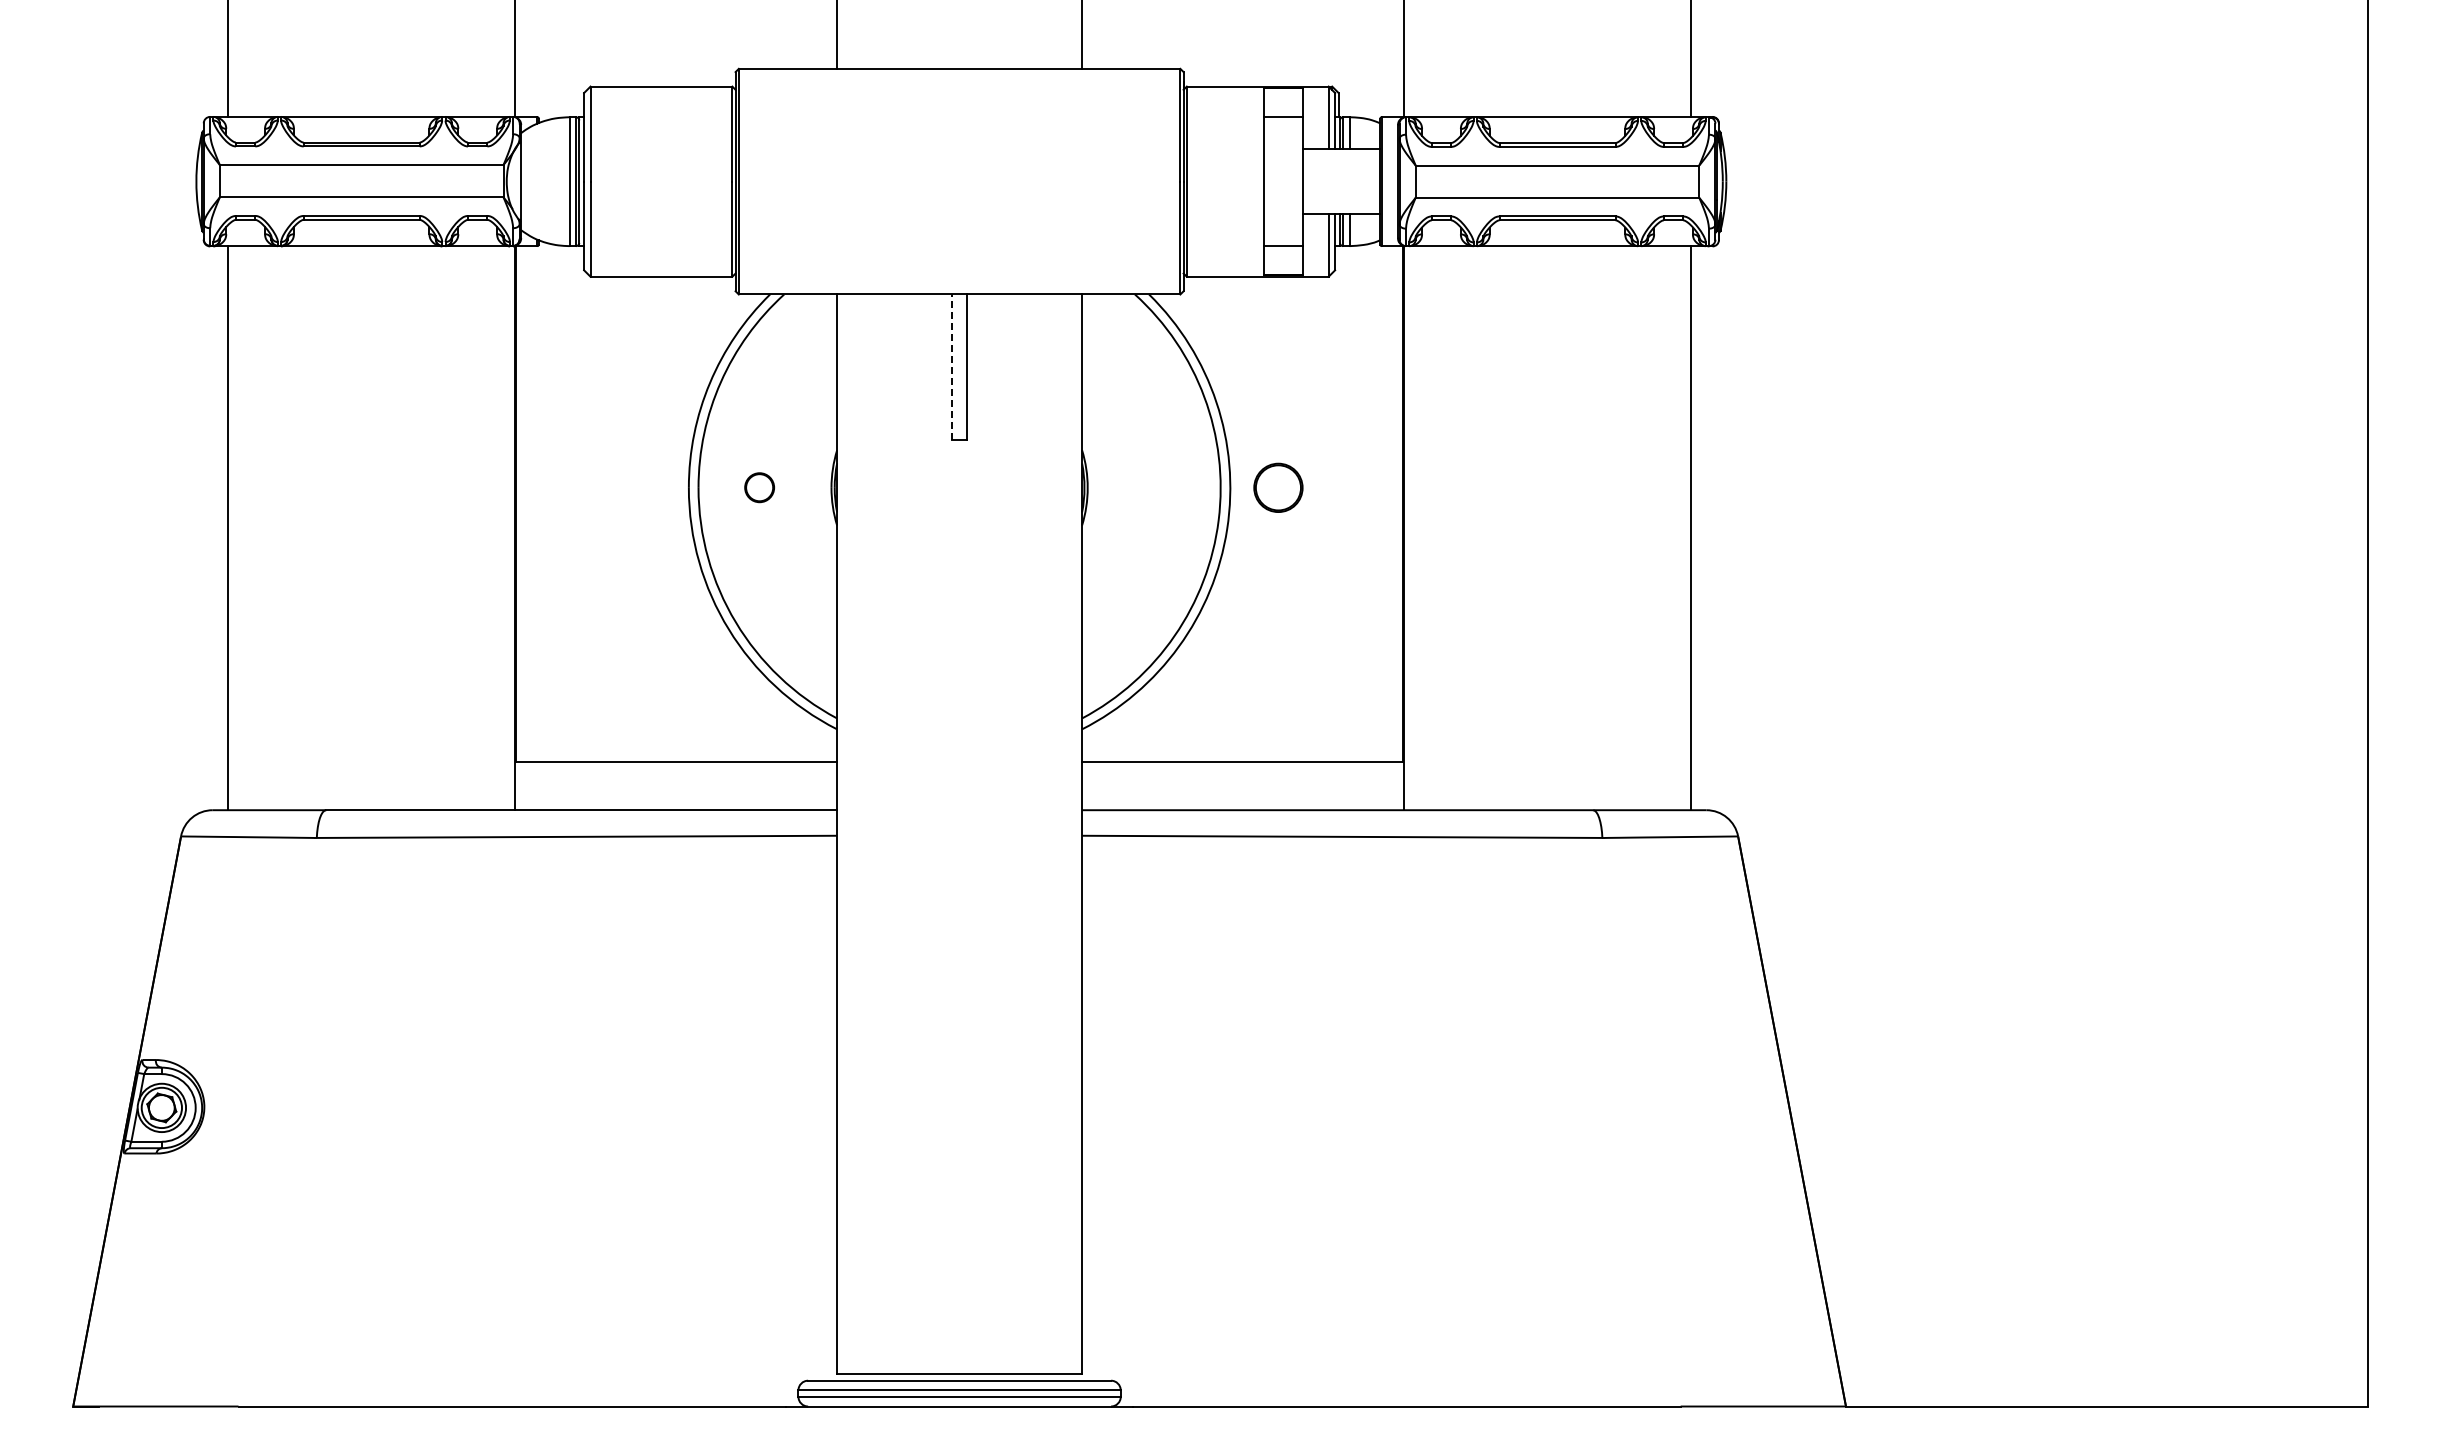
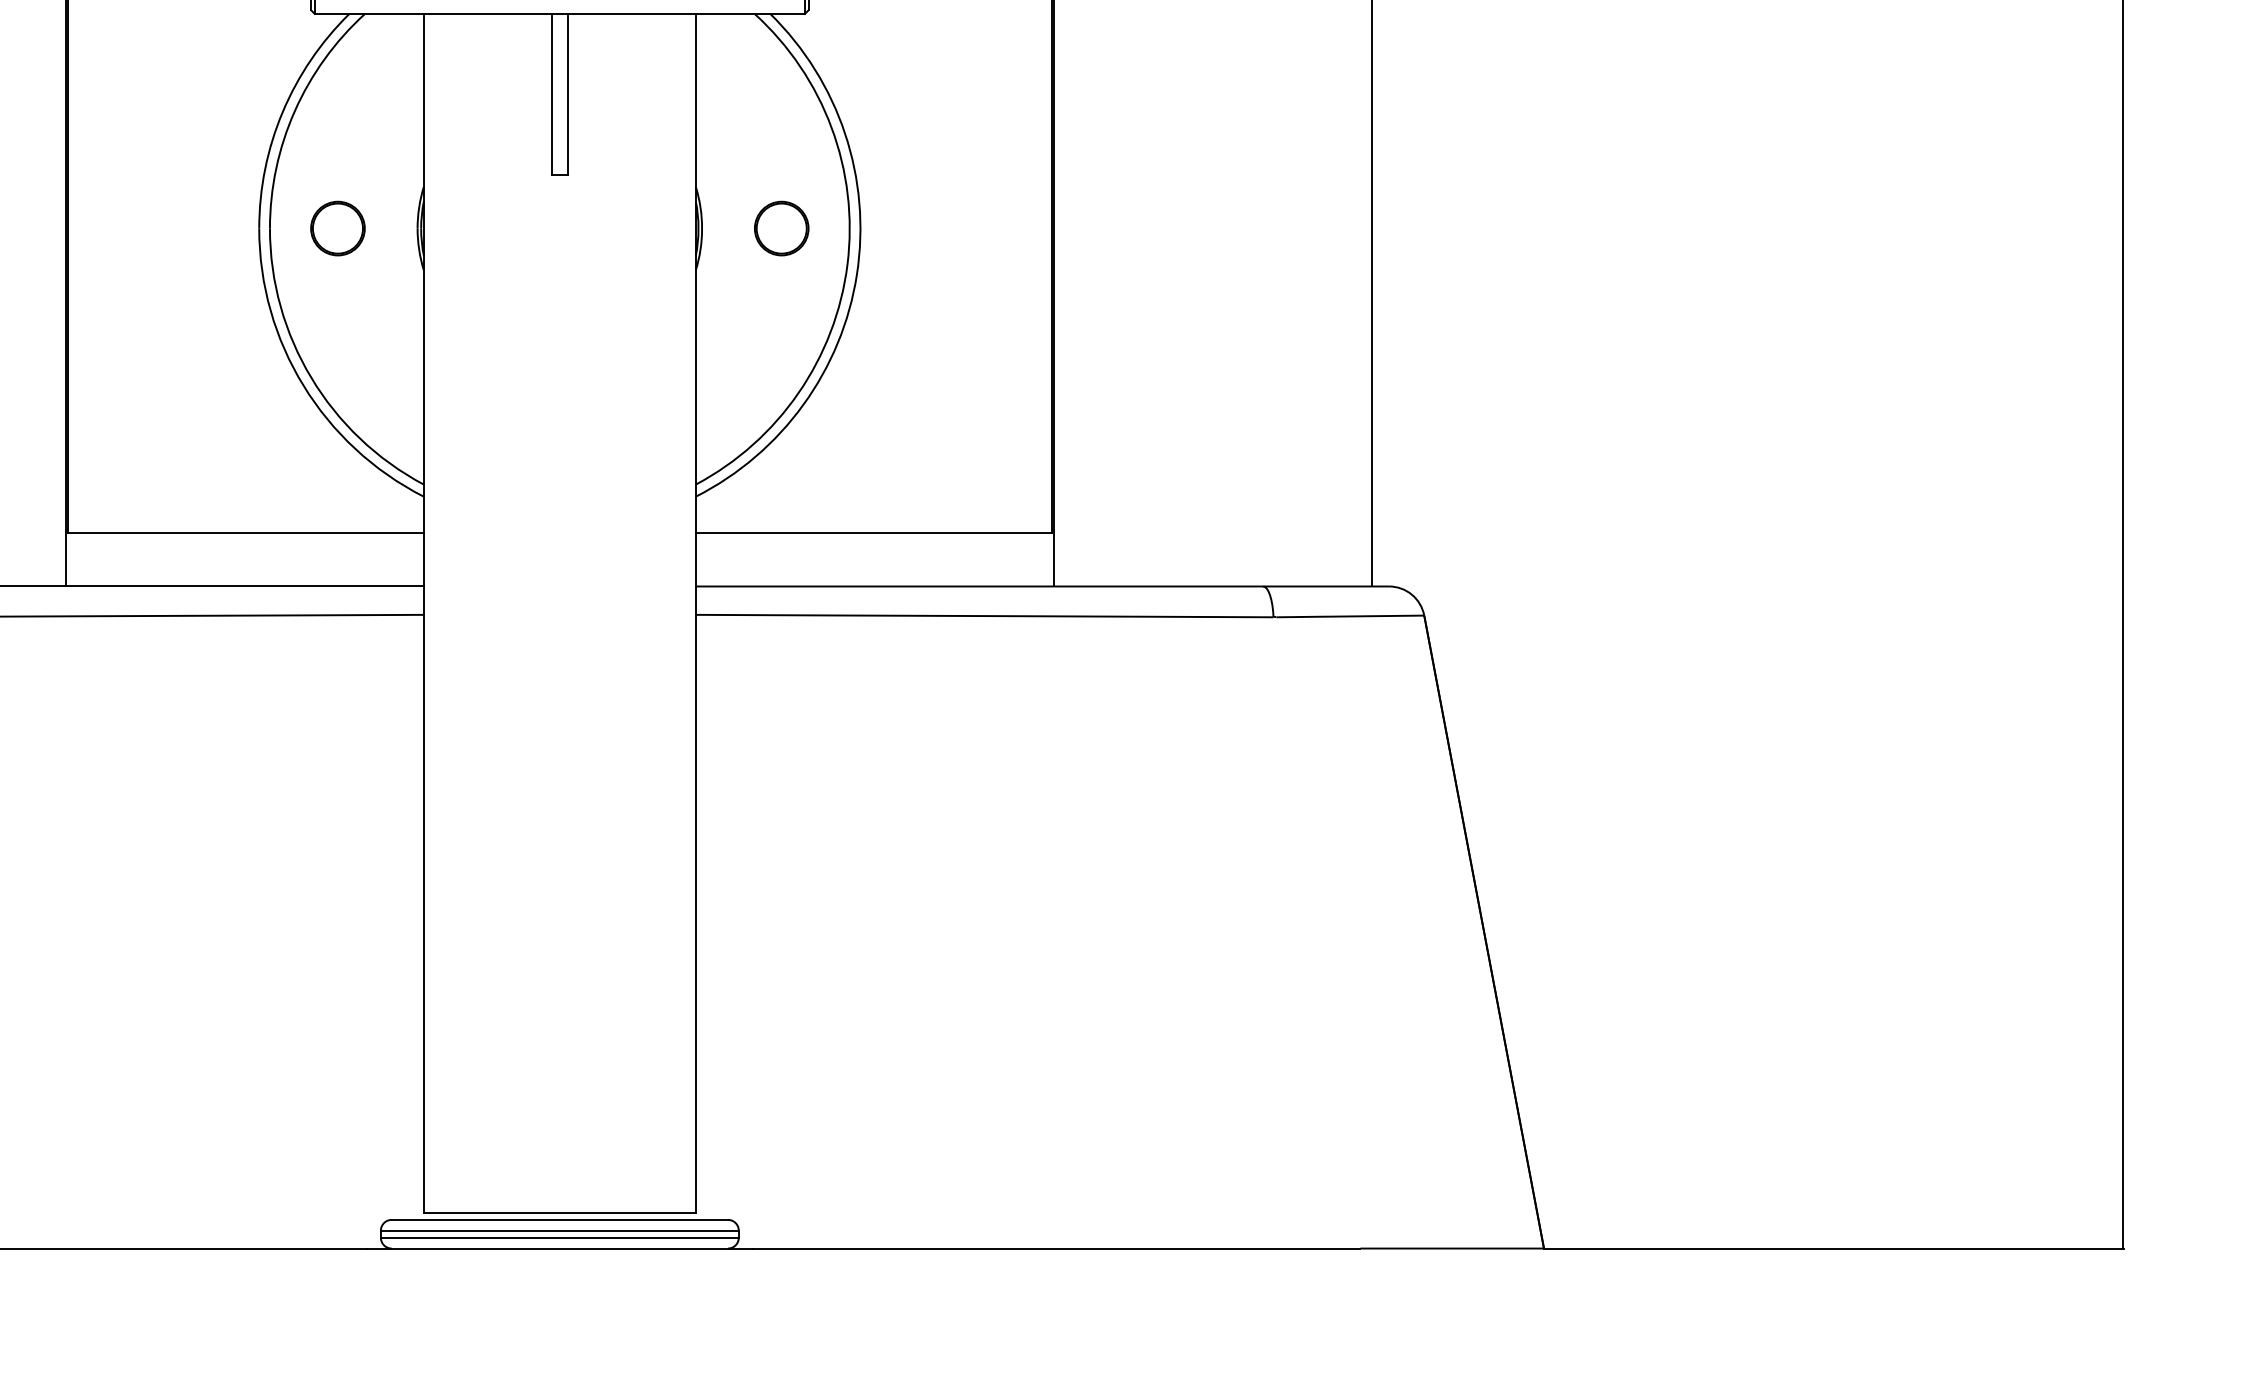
line: (952, 367) -> (551, 94), dashed -> solid
part: (759, 487) -> (337, 228), size x1.67
part: (1278, 487) -> (781, 228), moved

